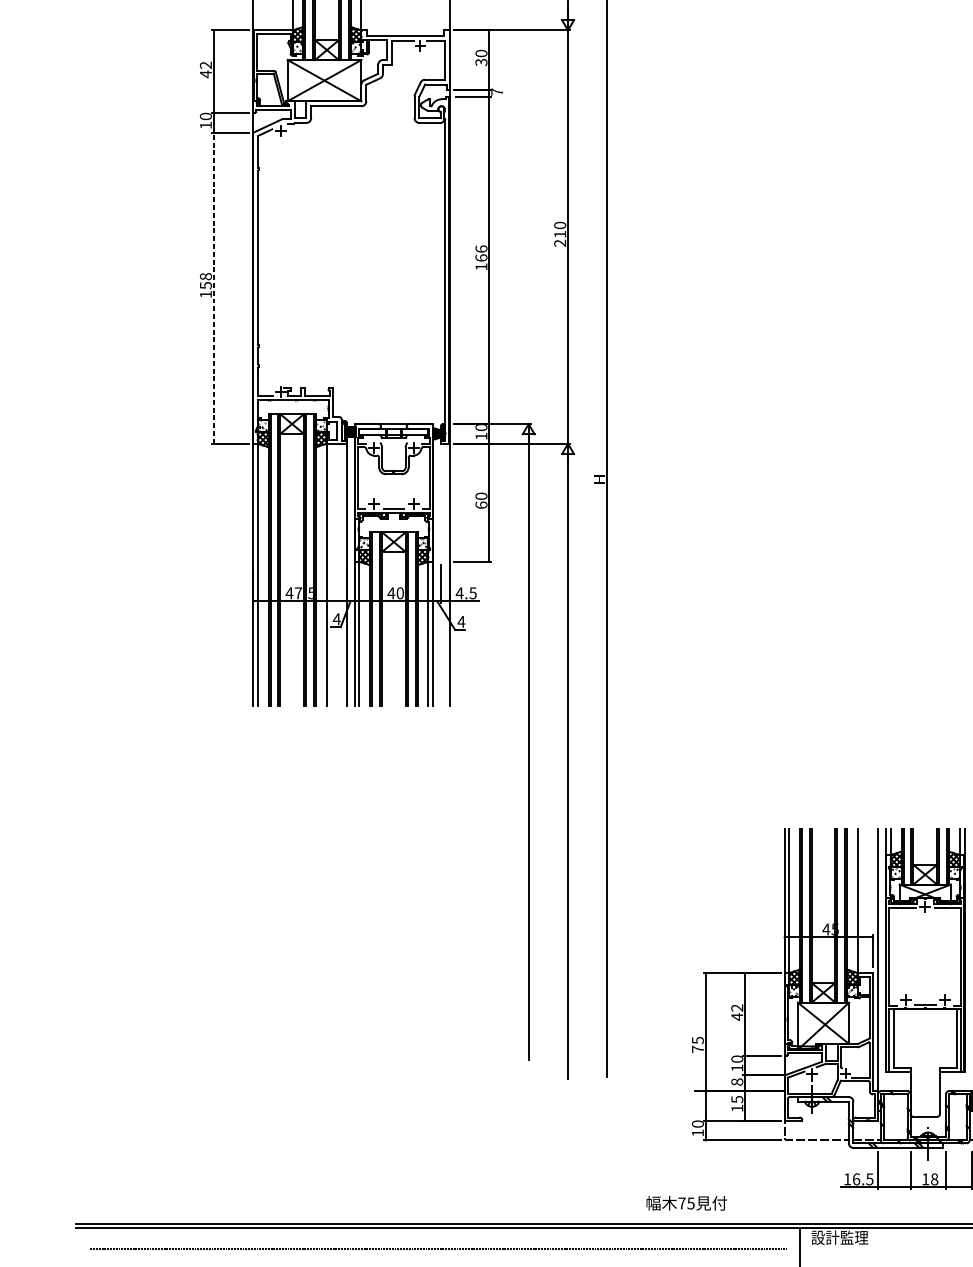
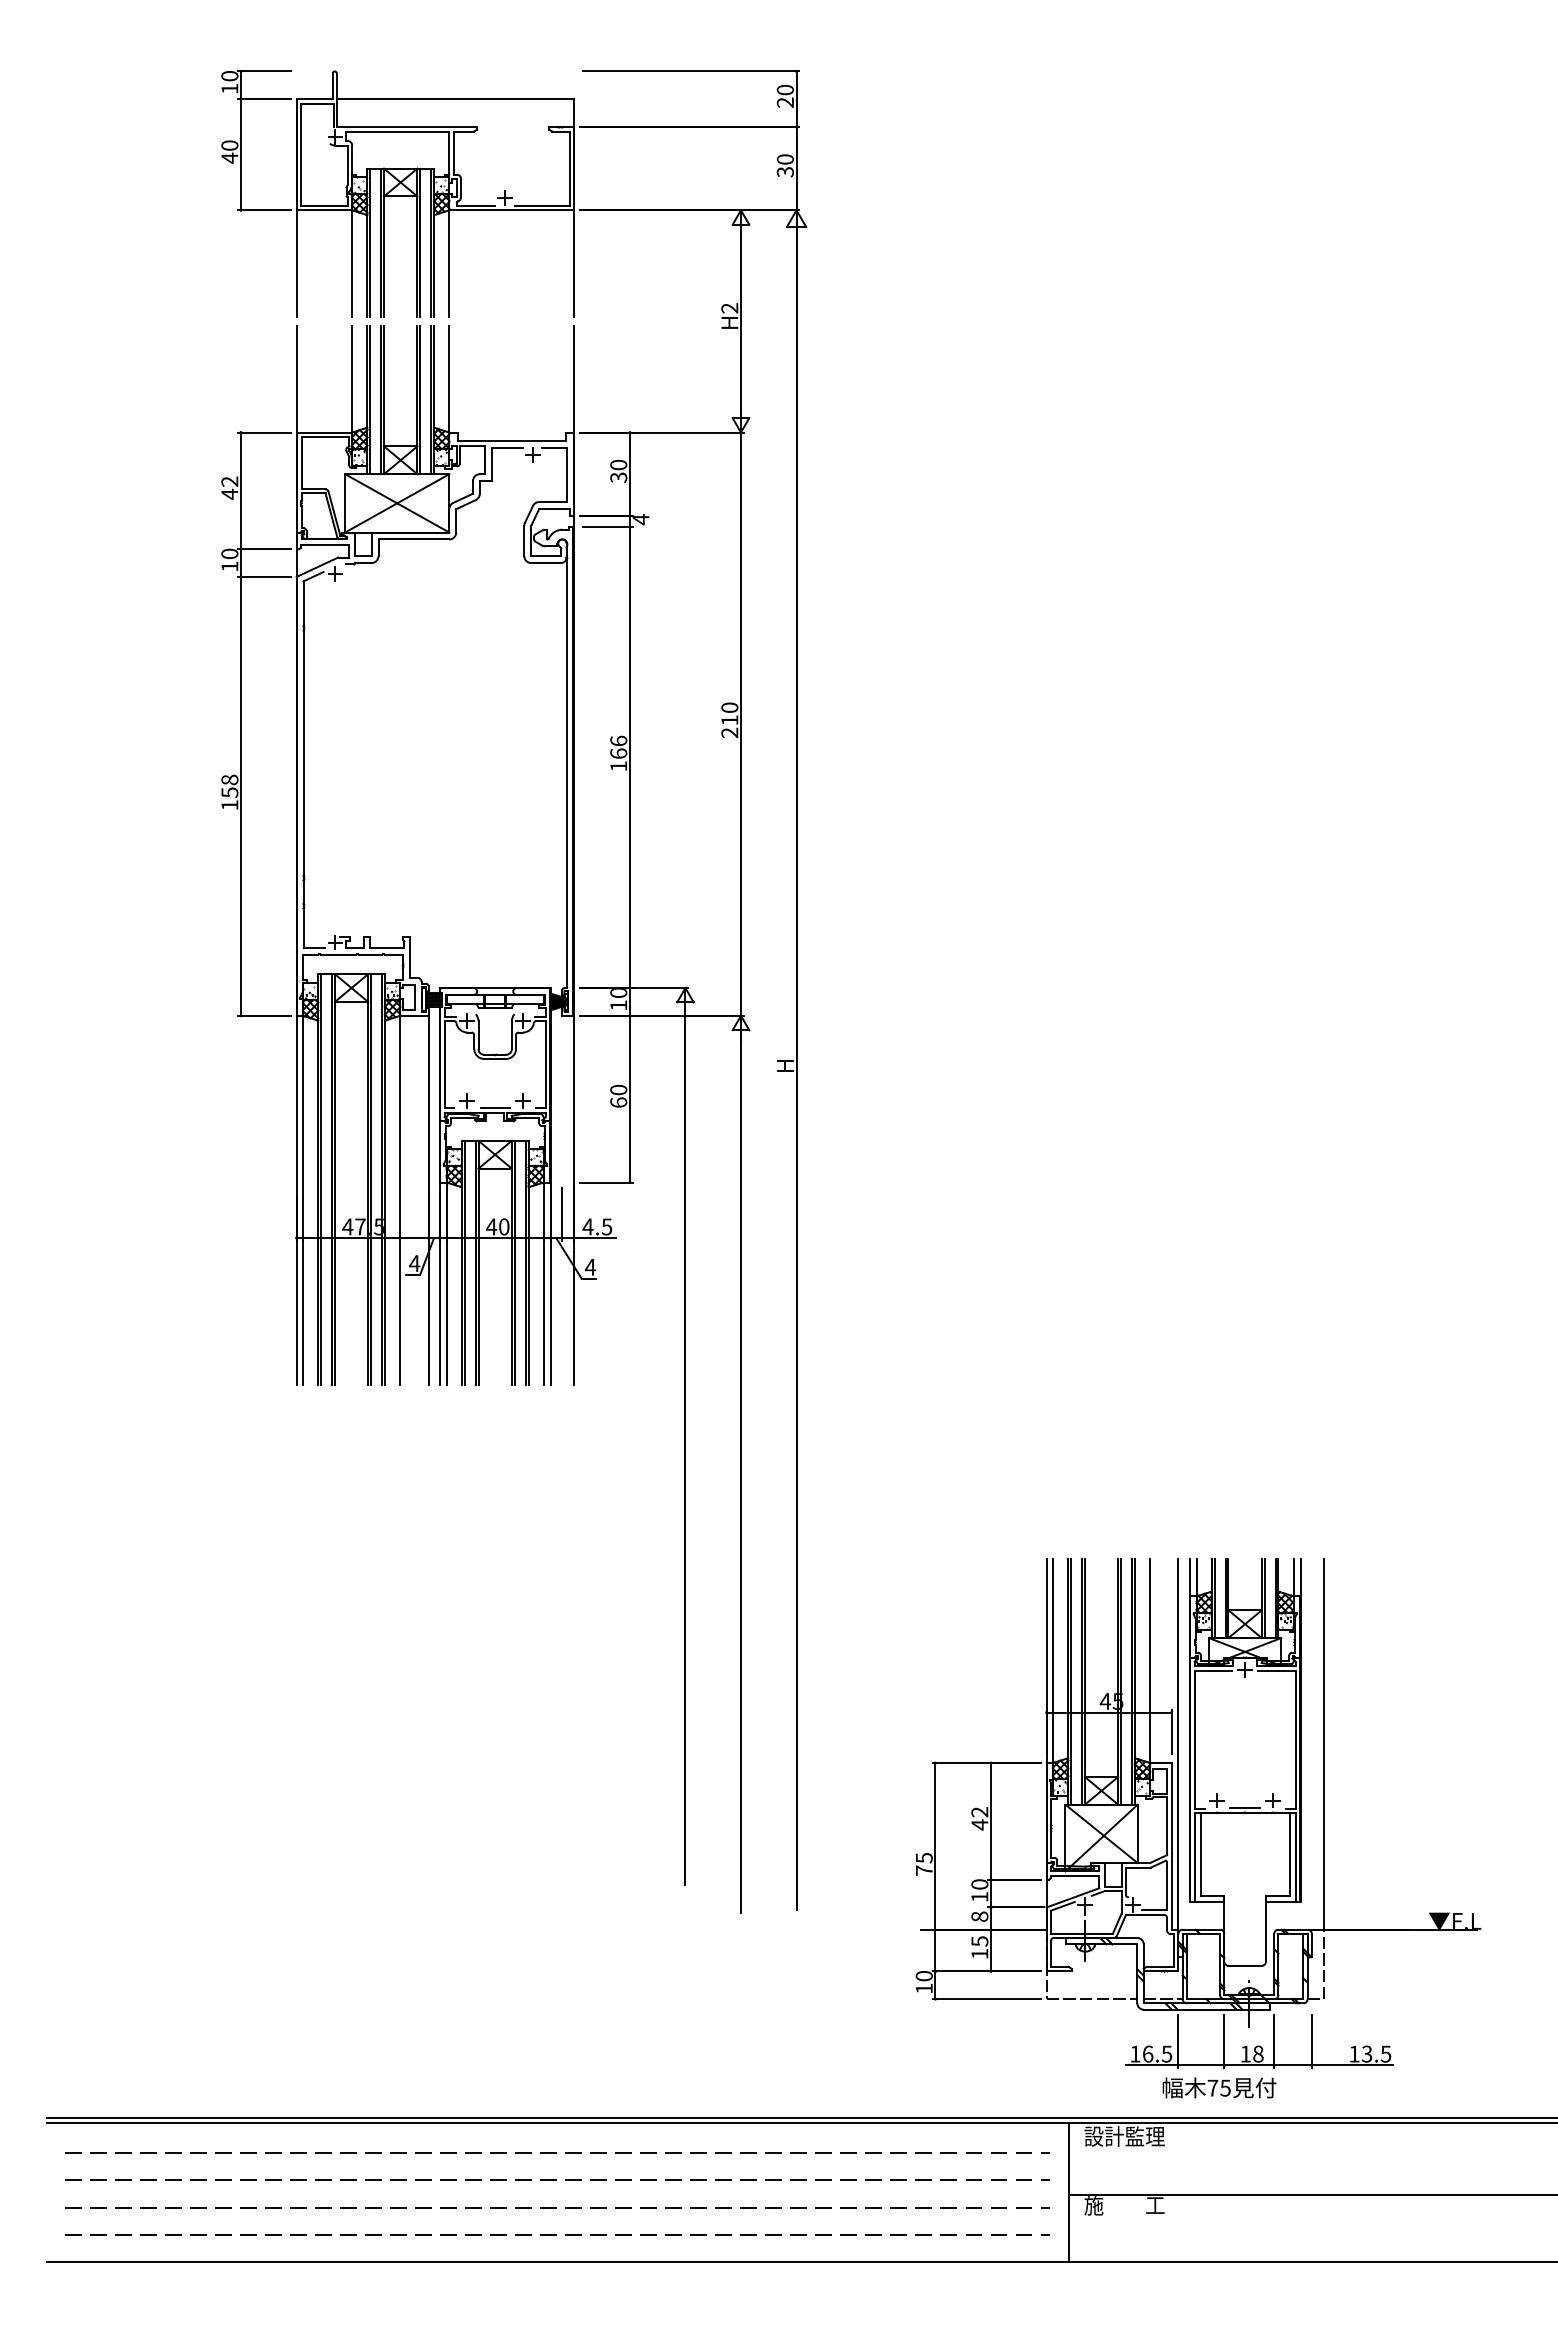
text: (496, 92) -> (640, 519), 7 -> 4
line: (214, 287) -> (241, 795), dashed -> solid
text: (686, 1203) -> (1219, 2087), moved

